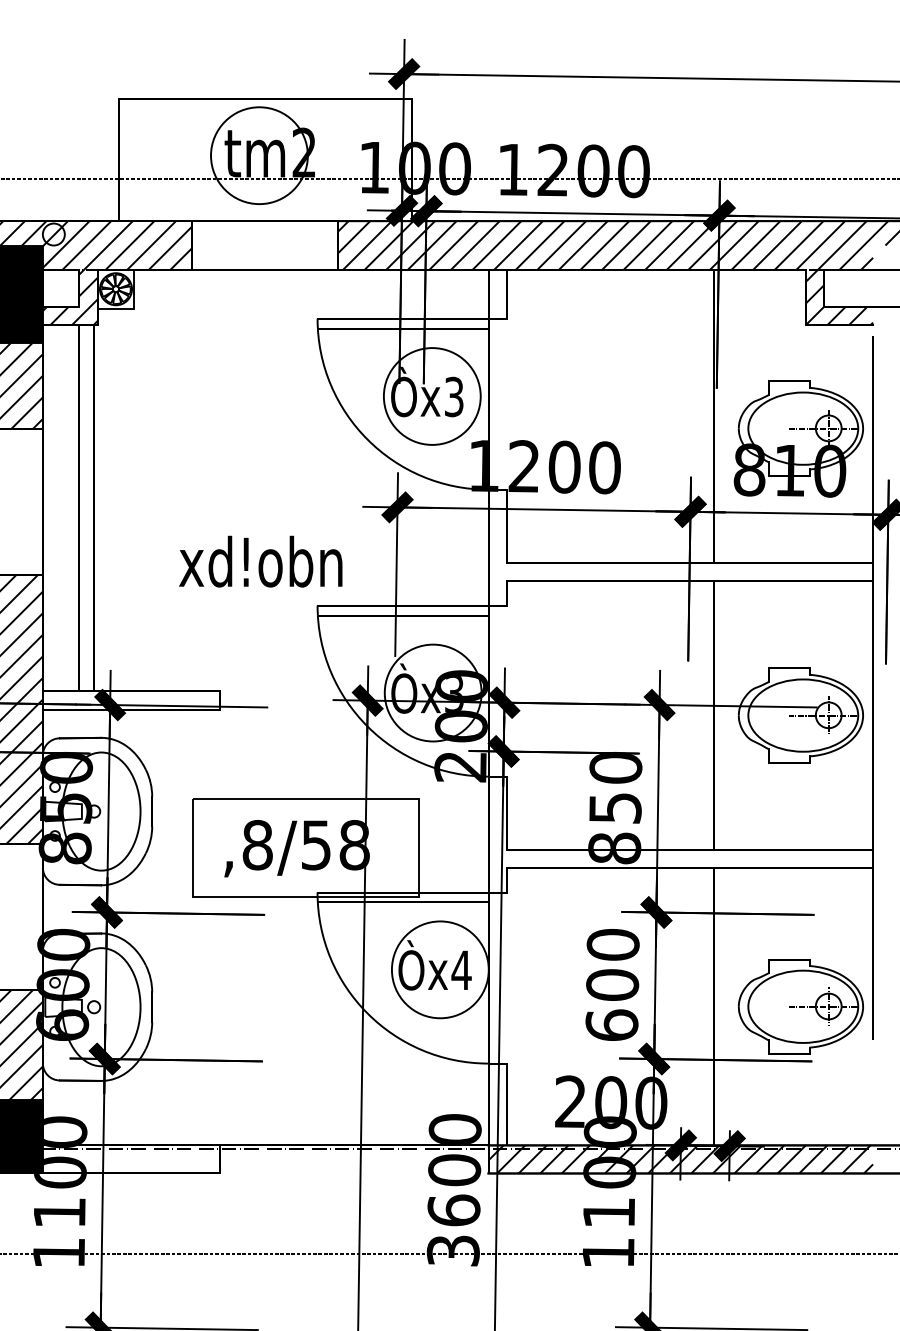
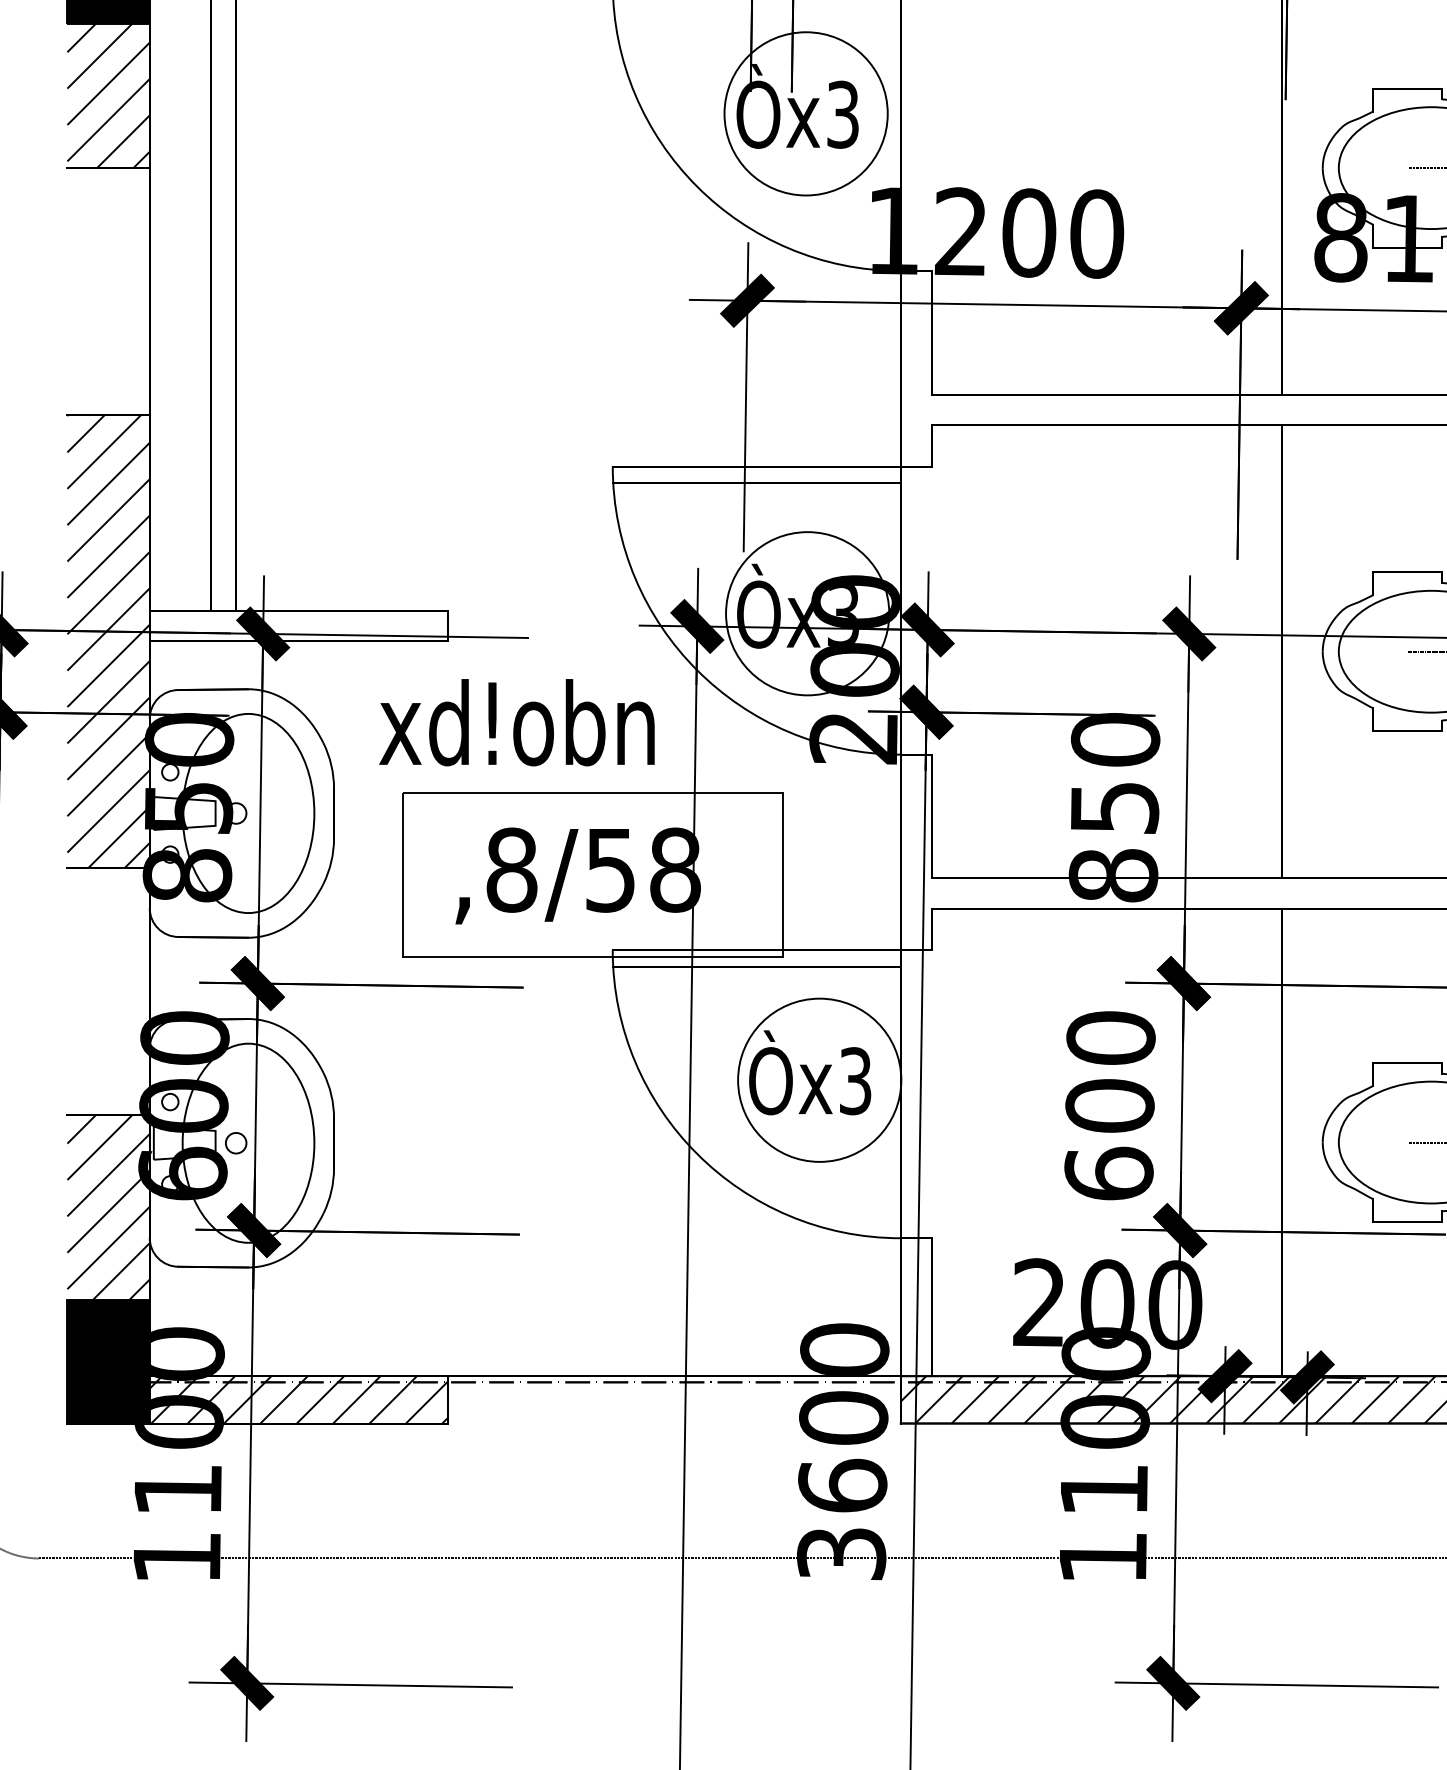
text: (260, 561) -> (516, 722), moved
text: (461, 970) -> (855, 1081), Òx4 -> Òx3
hatch: (130, 1159) -> (297, 1399), added

